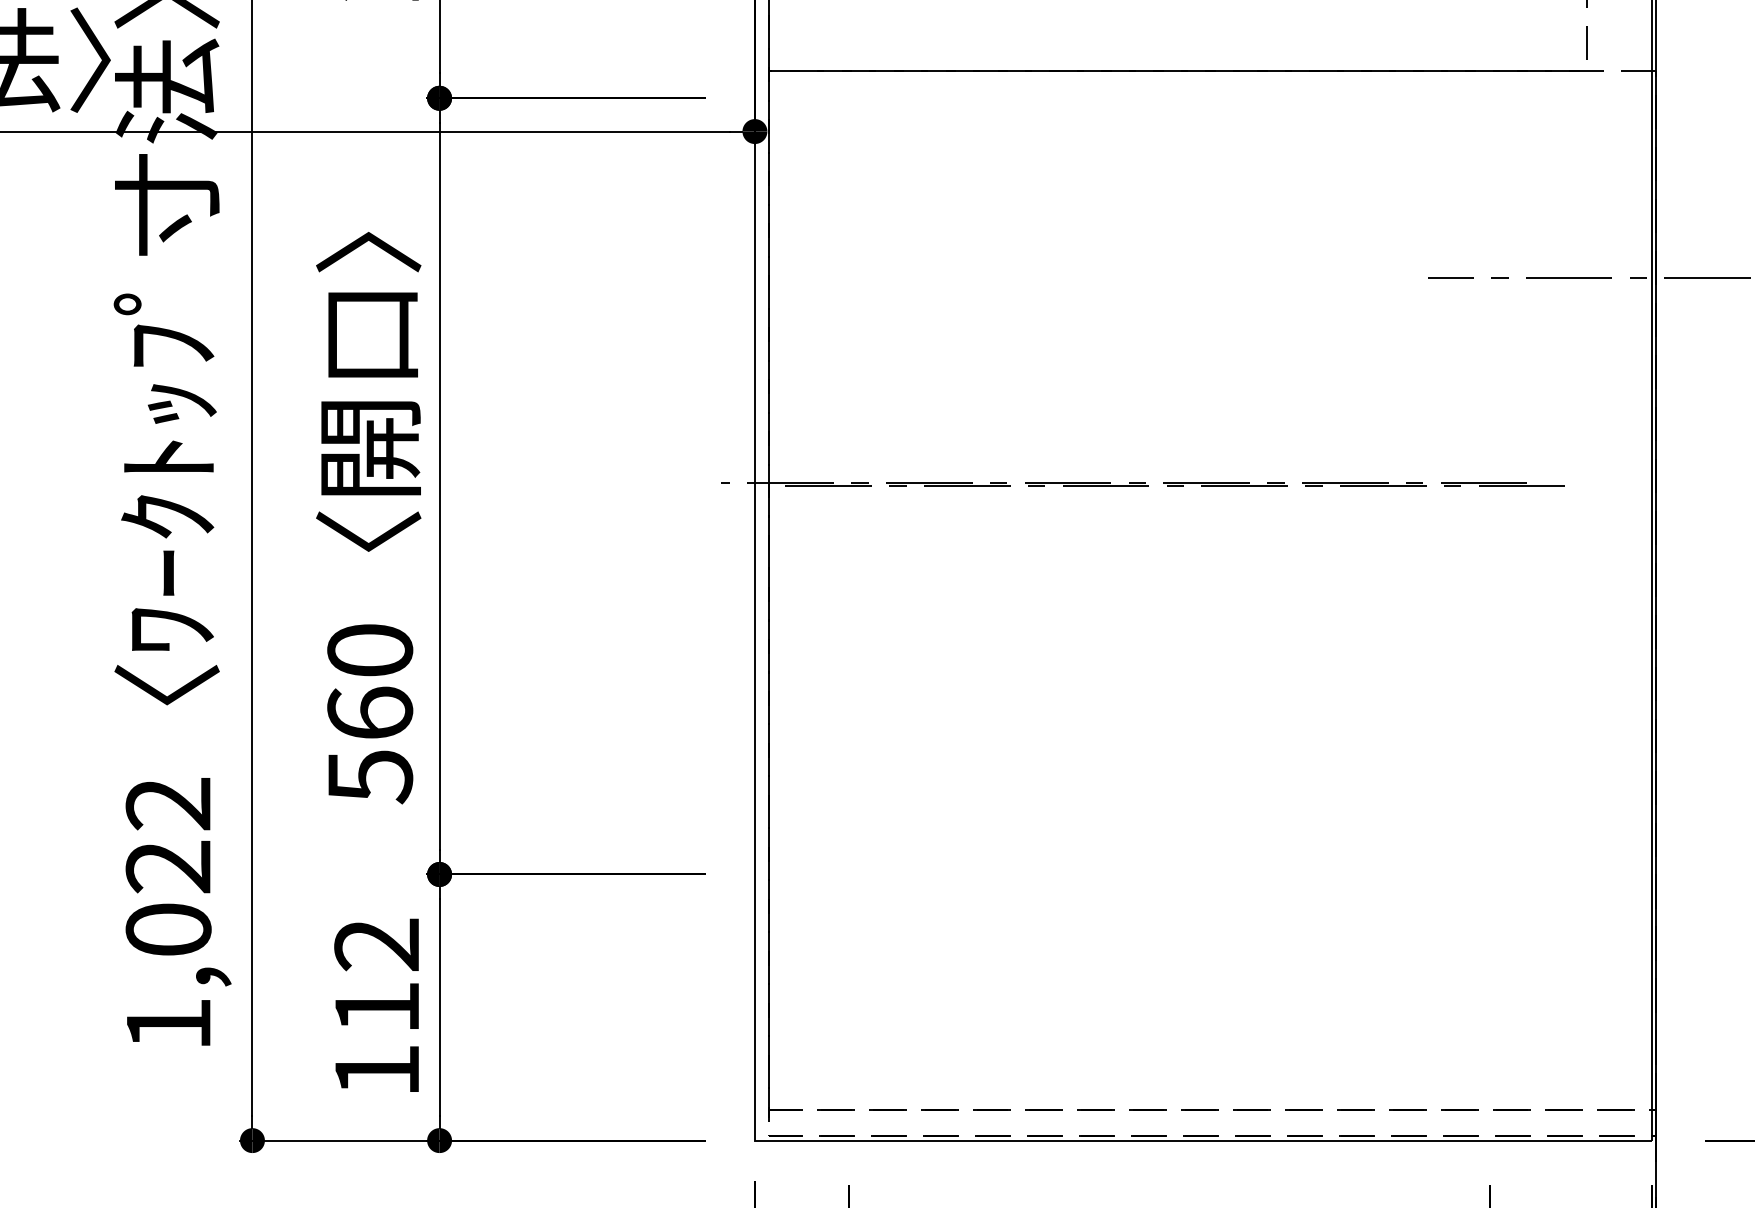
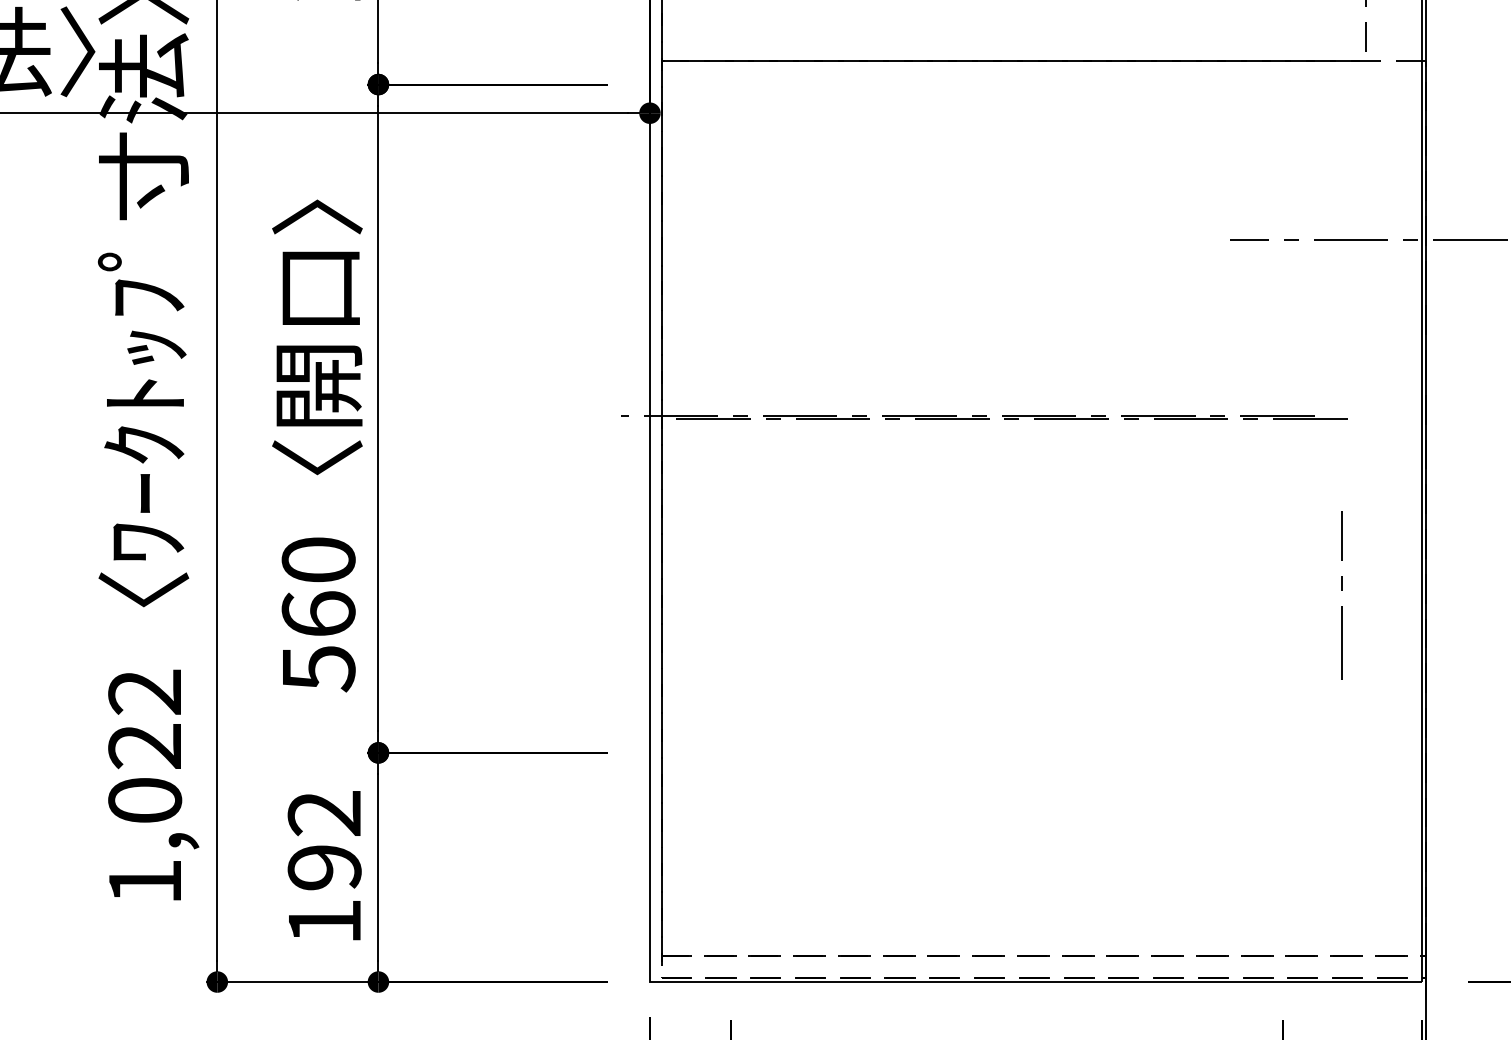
line: (1558, 685) -> (1341, 590), added
text: (376, 1007) -> (324, 867), 112 -> 192

